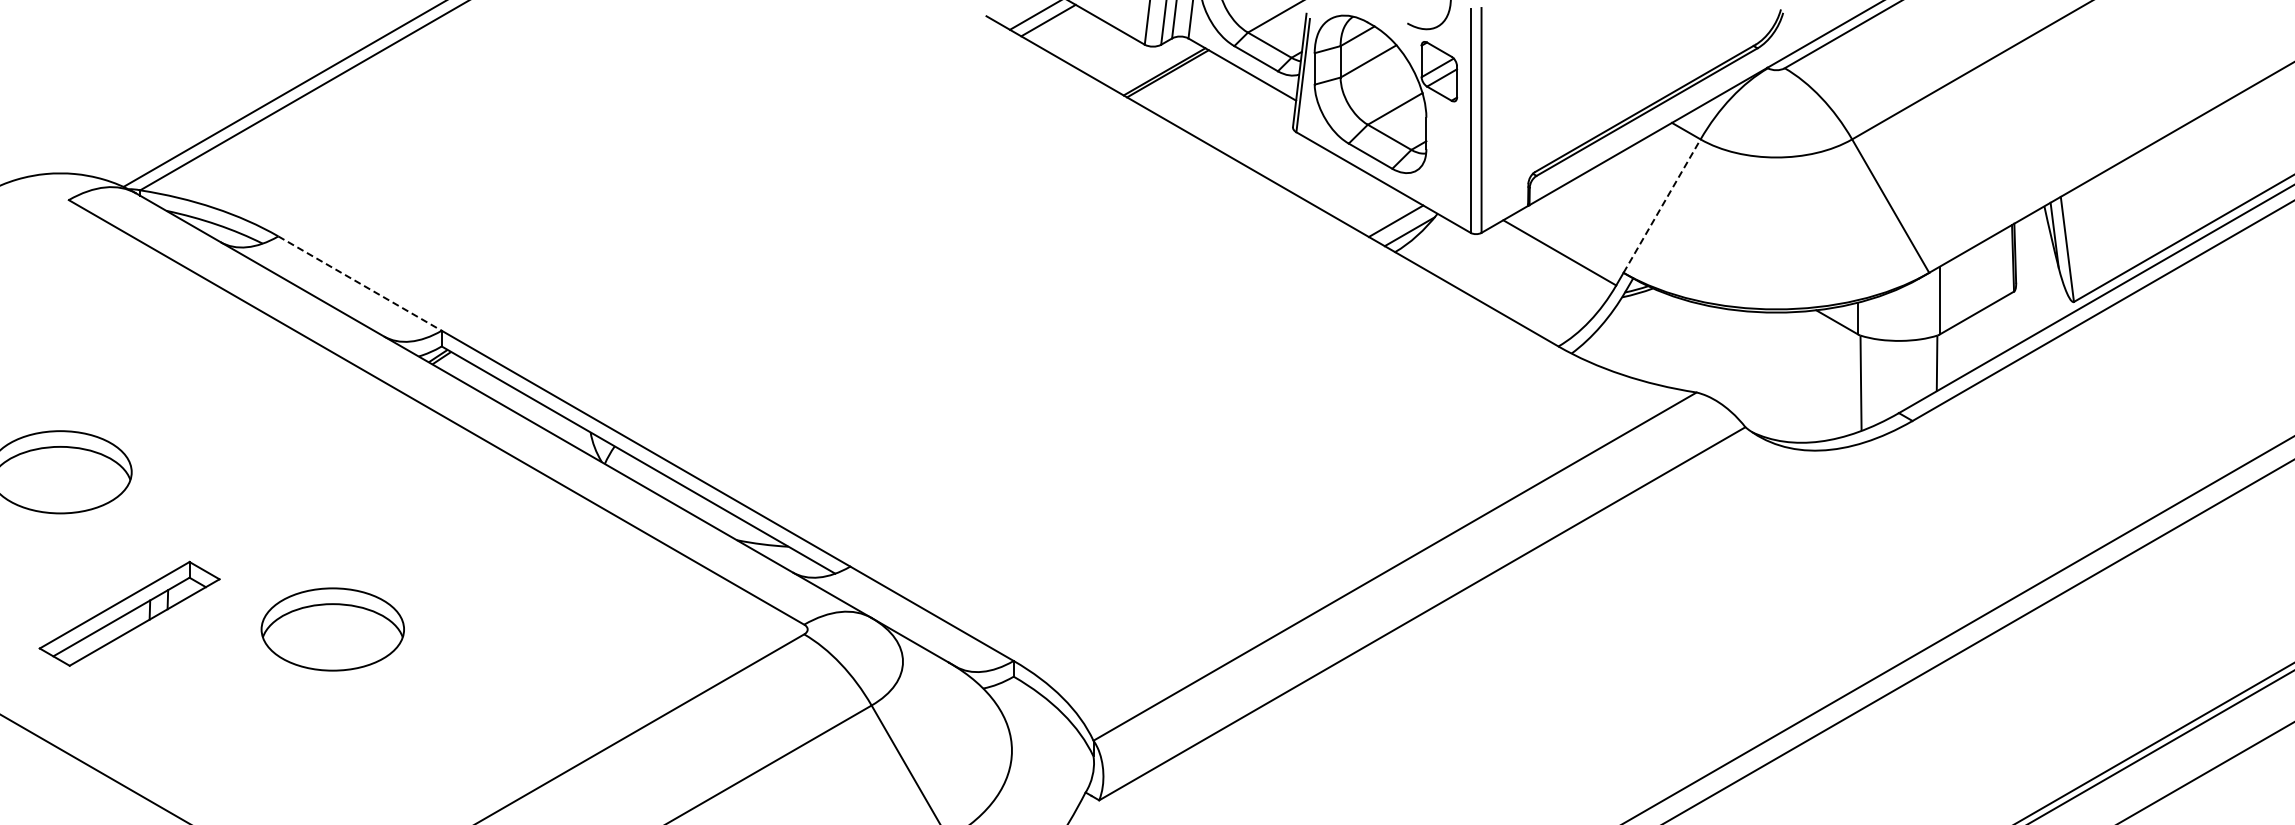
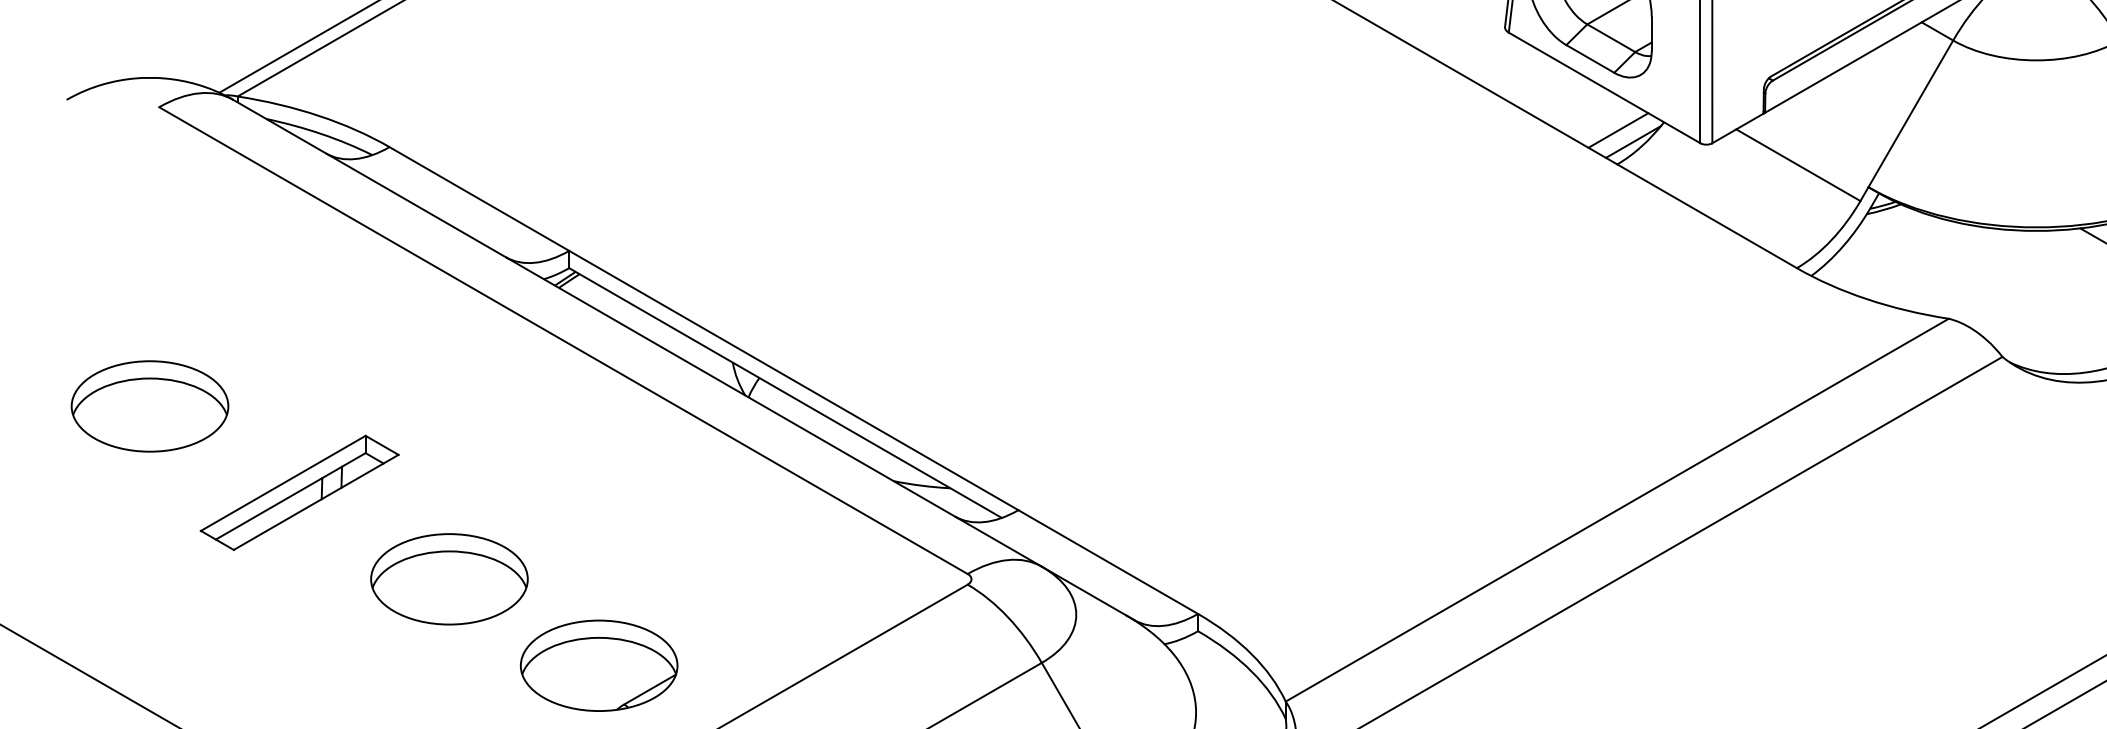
line: (1662, 205) -> (1911, 113), dashed -> solid
line: (360, 283) -> (479, 198), dashed -> solid
part: (129, 613) -> (299, 492), moved
part: (468, 708) -> (598, 666), added

